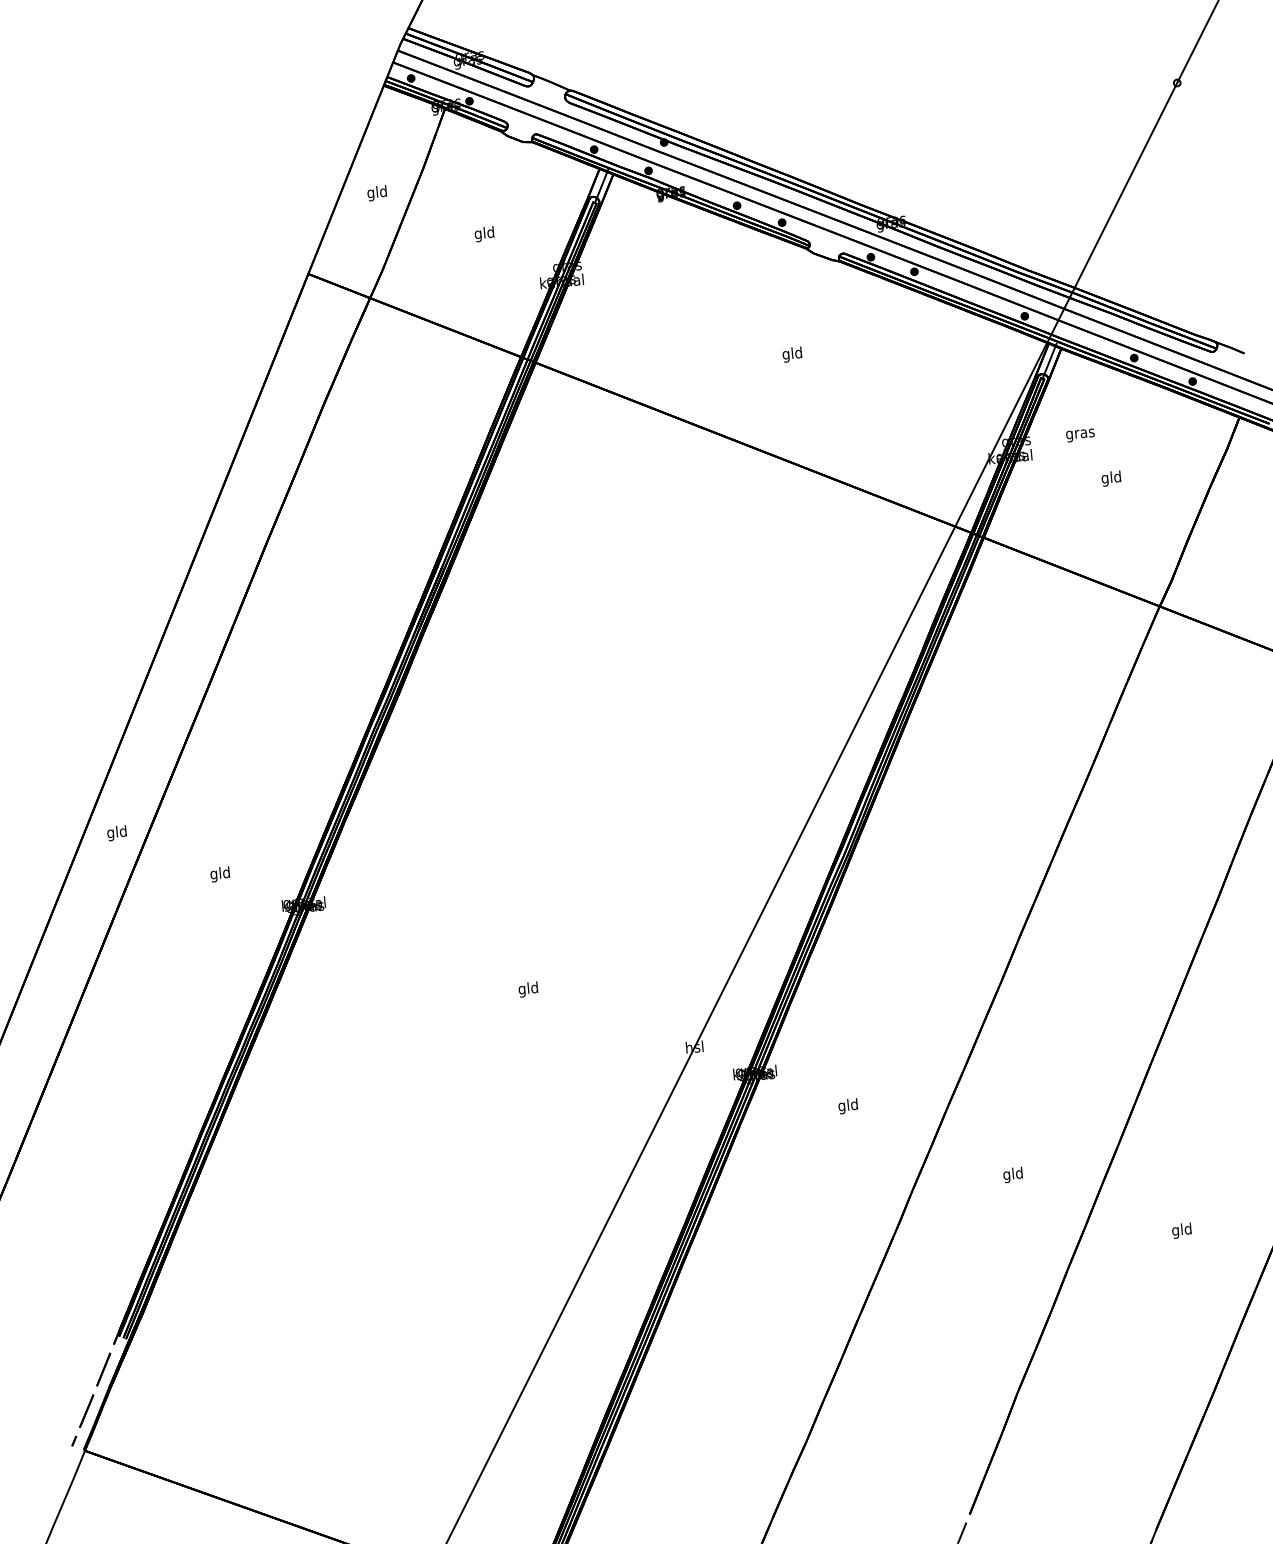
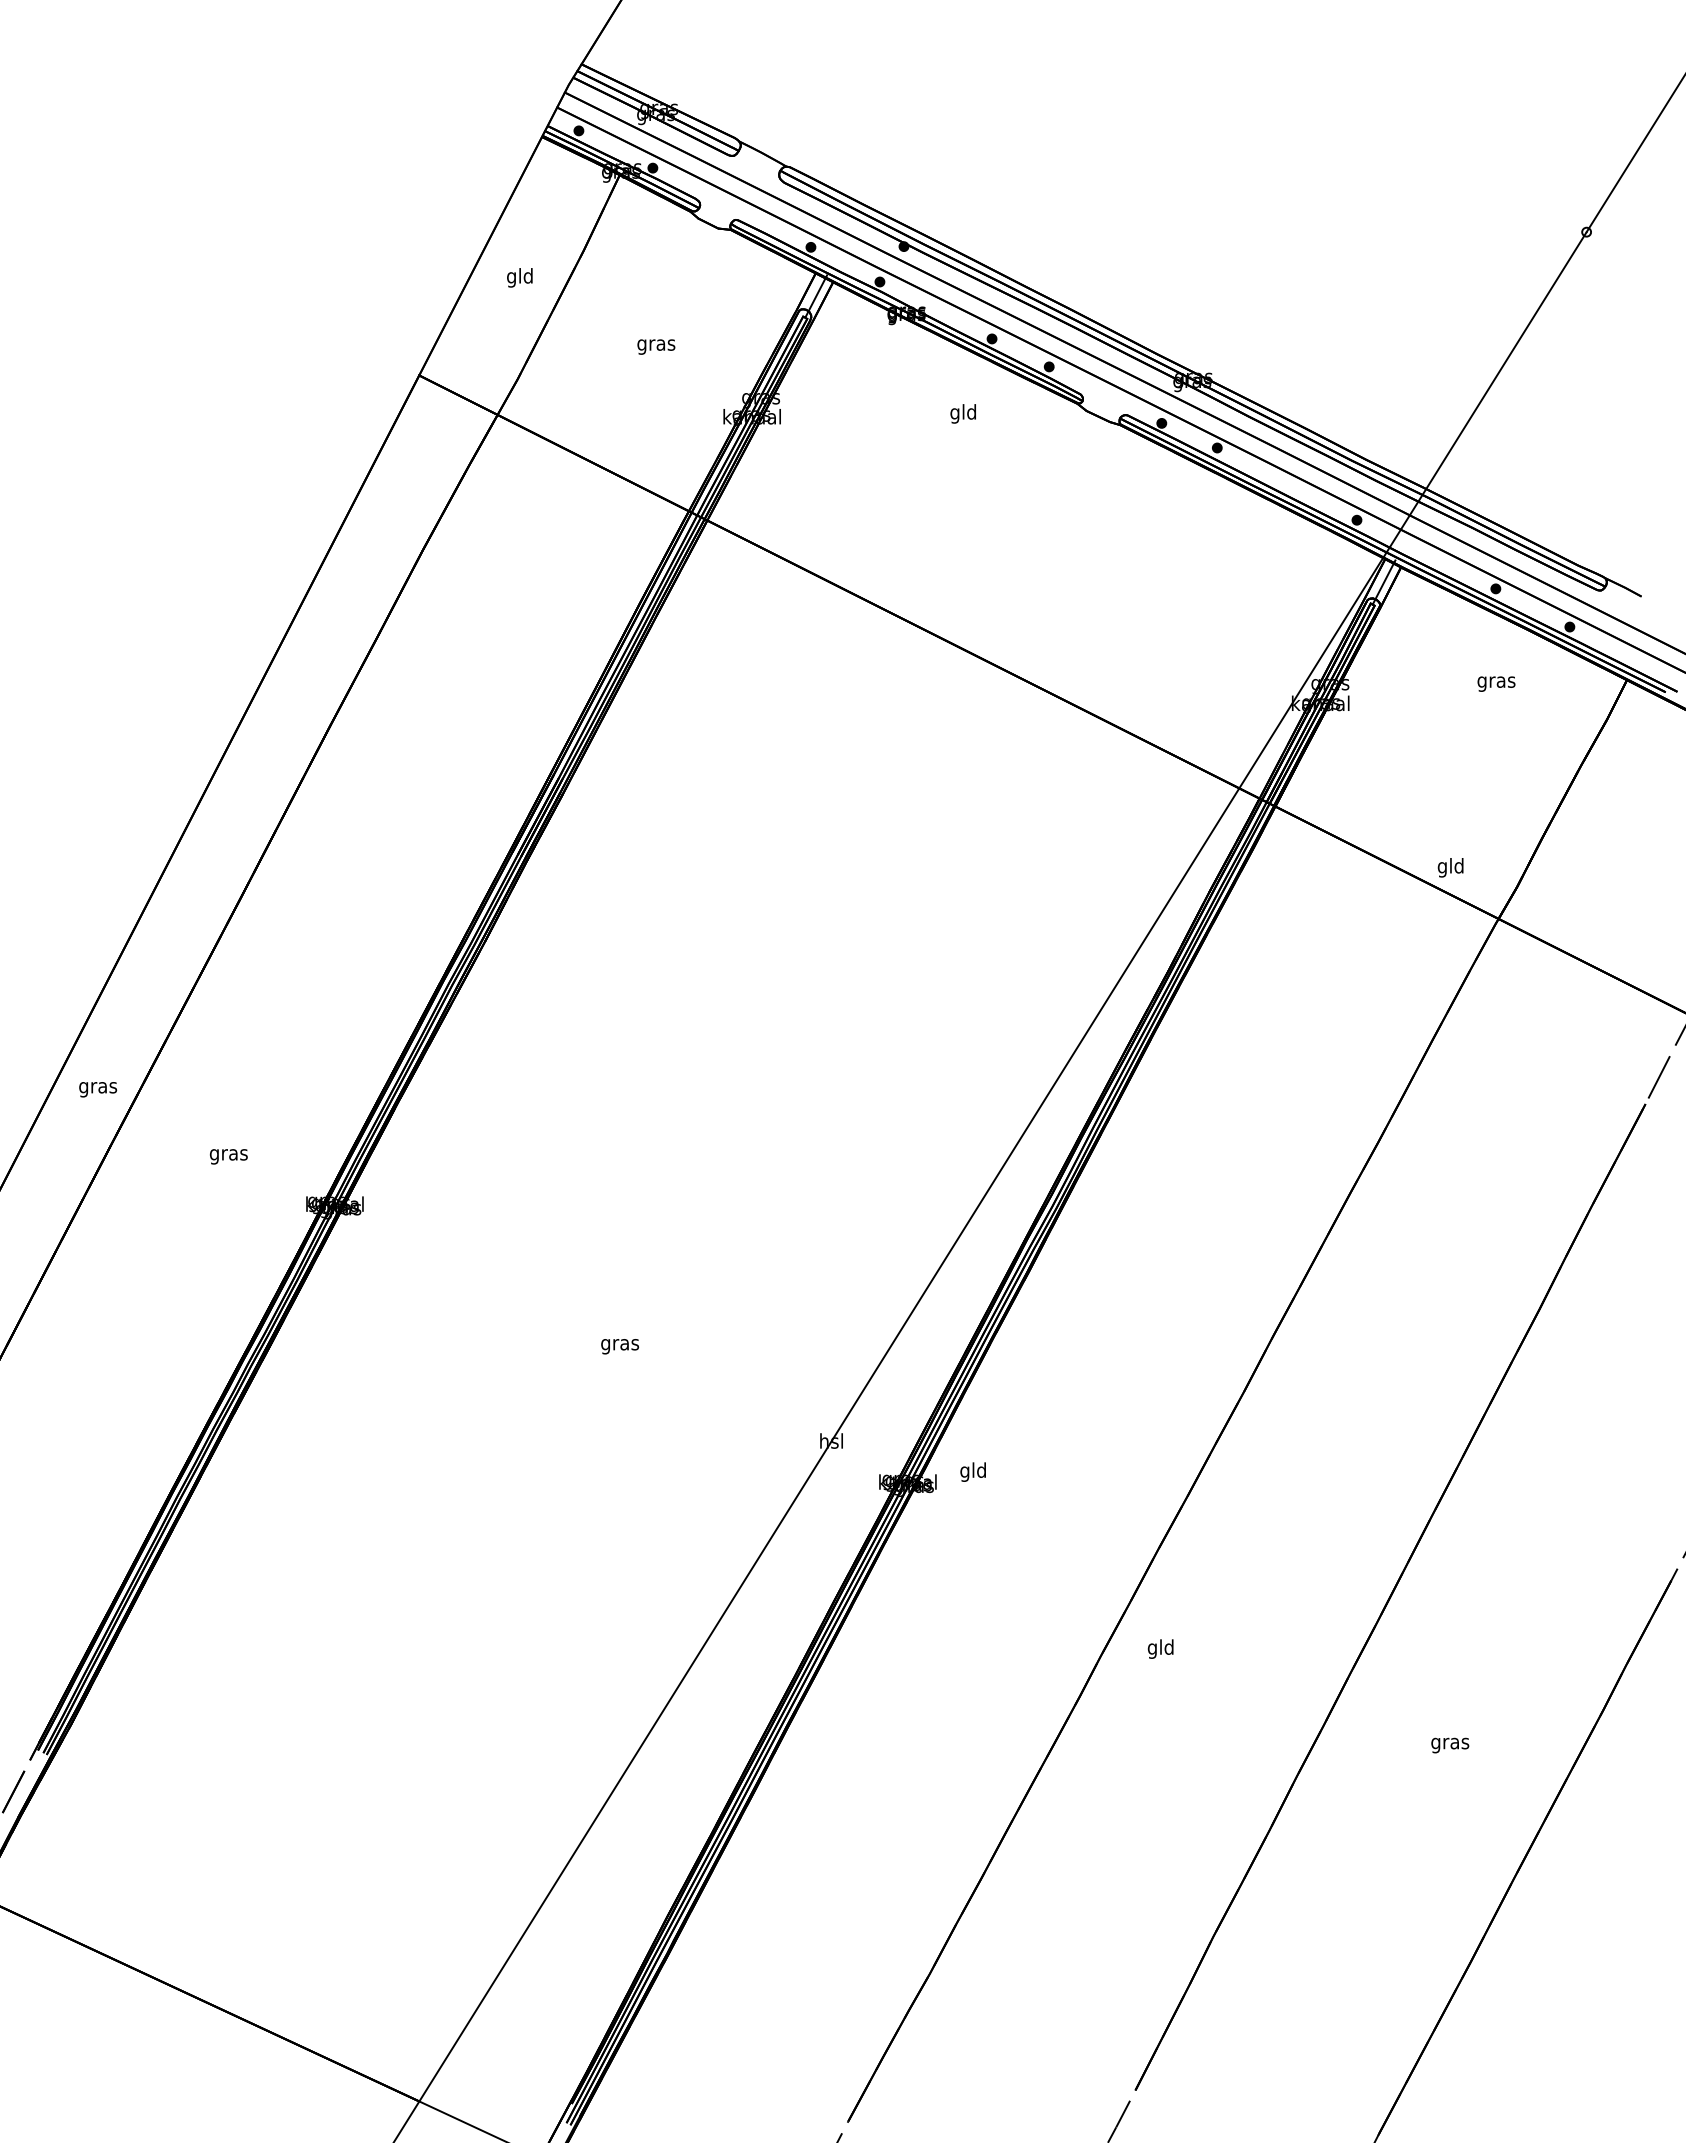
text: (484, 233) -> (656, 344), gld -> gras
text: (791, 354) -> (962, 413), moved
text: (1080, 435) -> (1496, 683), moved
text: (1111, 478) -> (1450, 867), moved
text: (117, 833) -> (98, 1087), gld -> gras
text: (220, 874) -> (228, 1154), gld -> gras
text: (528, 989) -> (620, 1344), gld -> gras
text: (847, 1105) -> (972, 1471), moved
text: (1012, 1174) -> (1160, 1648), moved
text: (1182, 1230) -> (1450, 1743), gld -> gras

